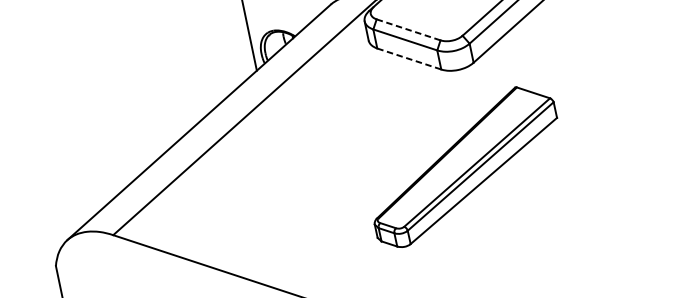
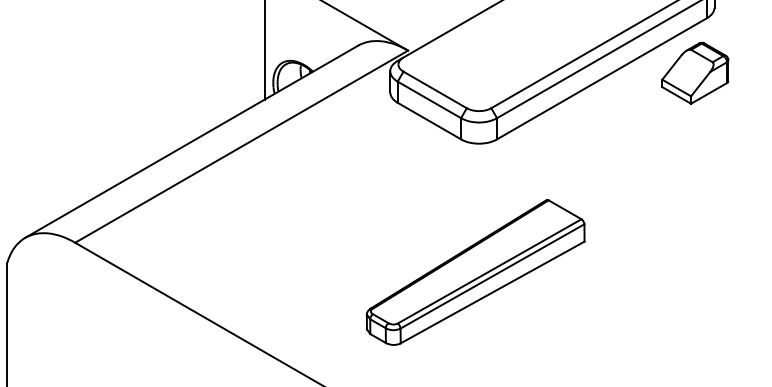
line: (408, 29) -> (435, 89), dashed -> solid
line: (409, 59) -> (429, 121), dashed -> solid
part: (464, 166) -> (475, 272), moved

